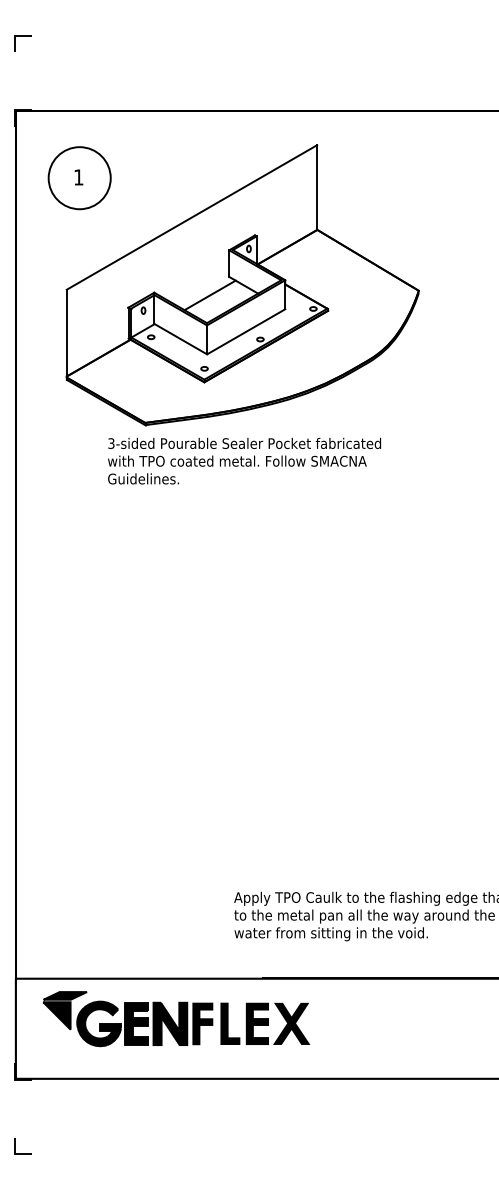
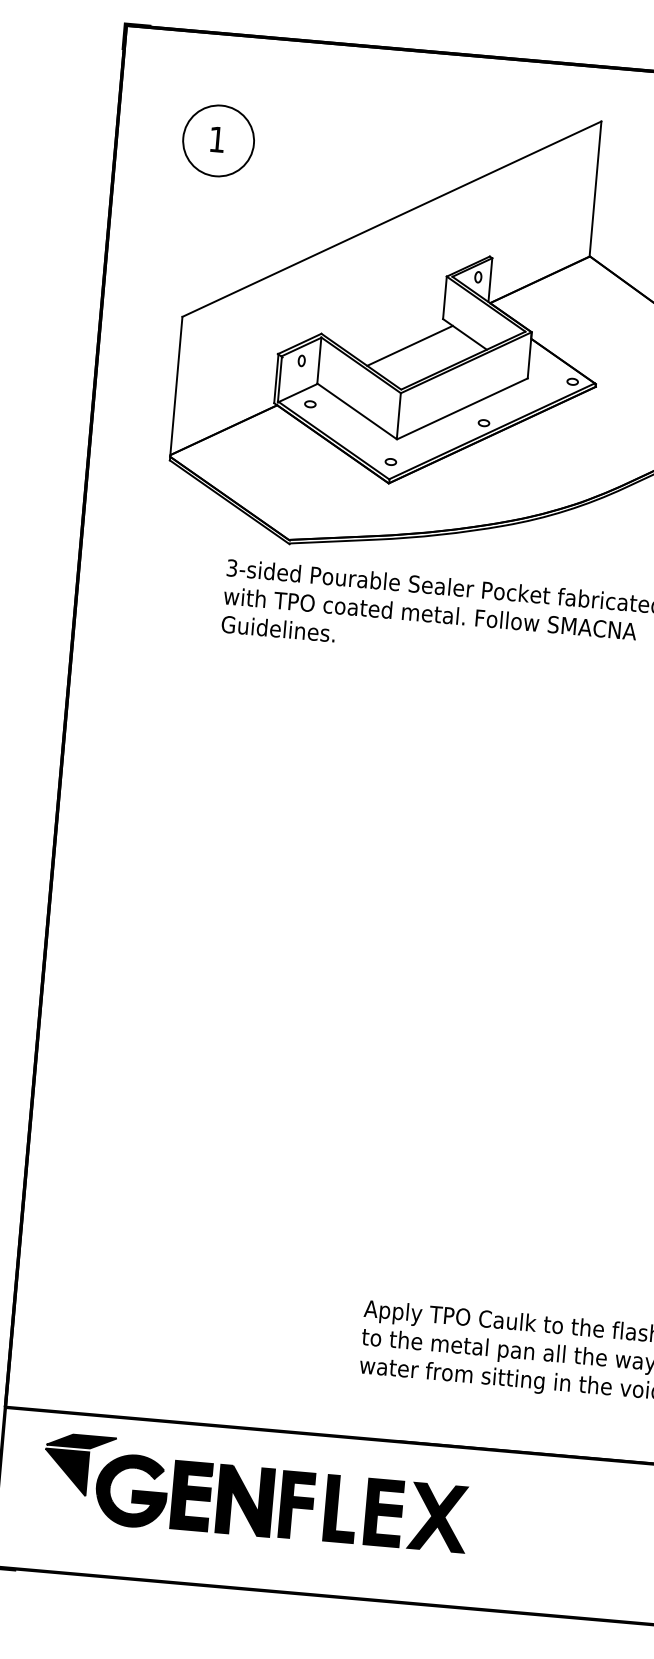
circle: (79, 178) -> (218, 141), size x0.71

